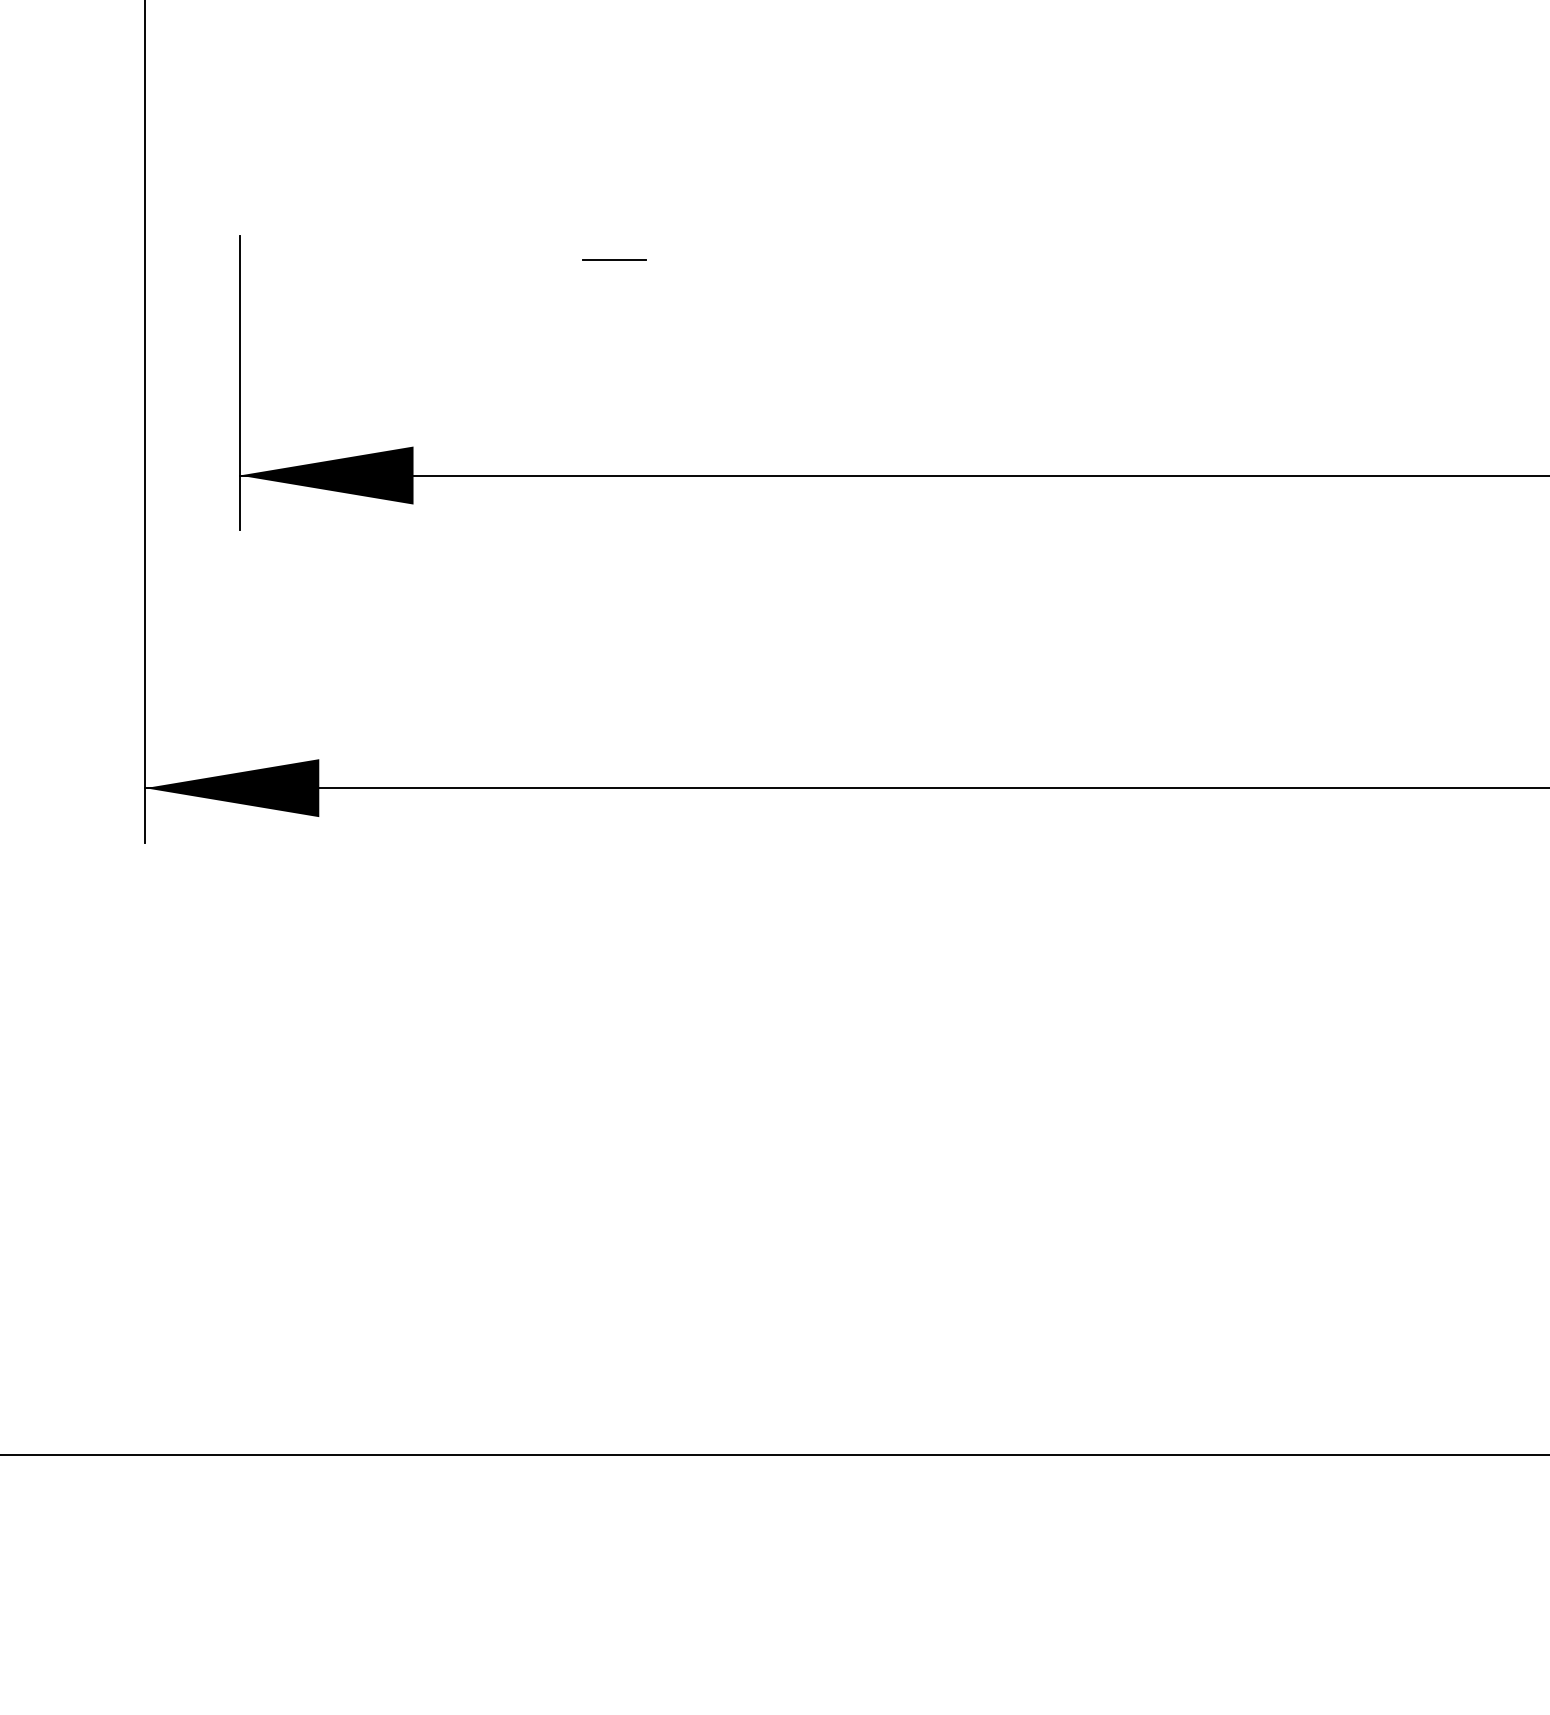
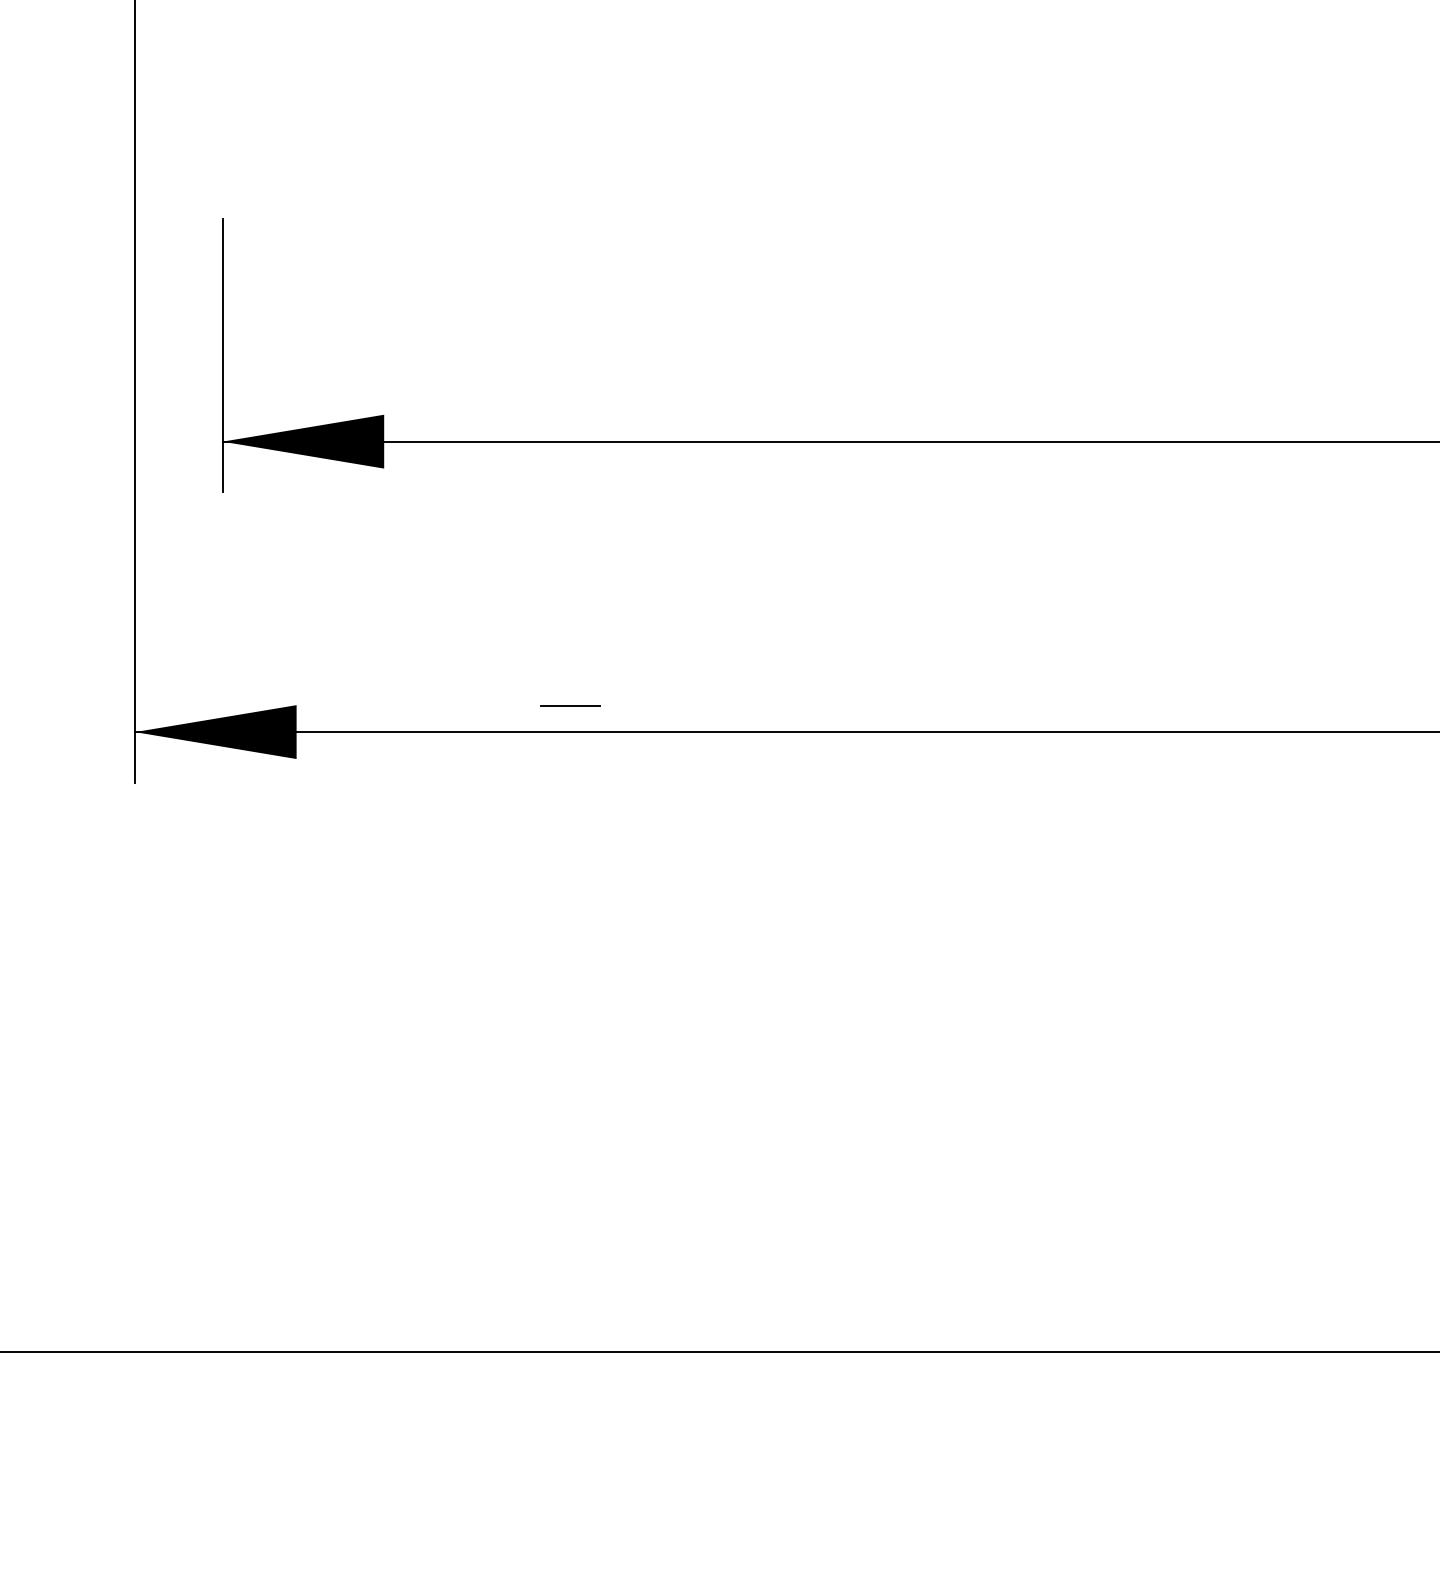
line: (614, 259) -> (570, 705), moved

